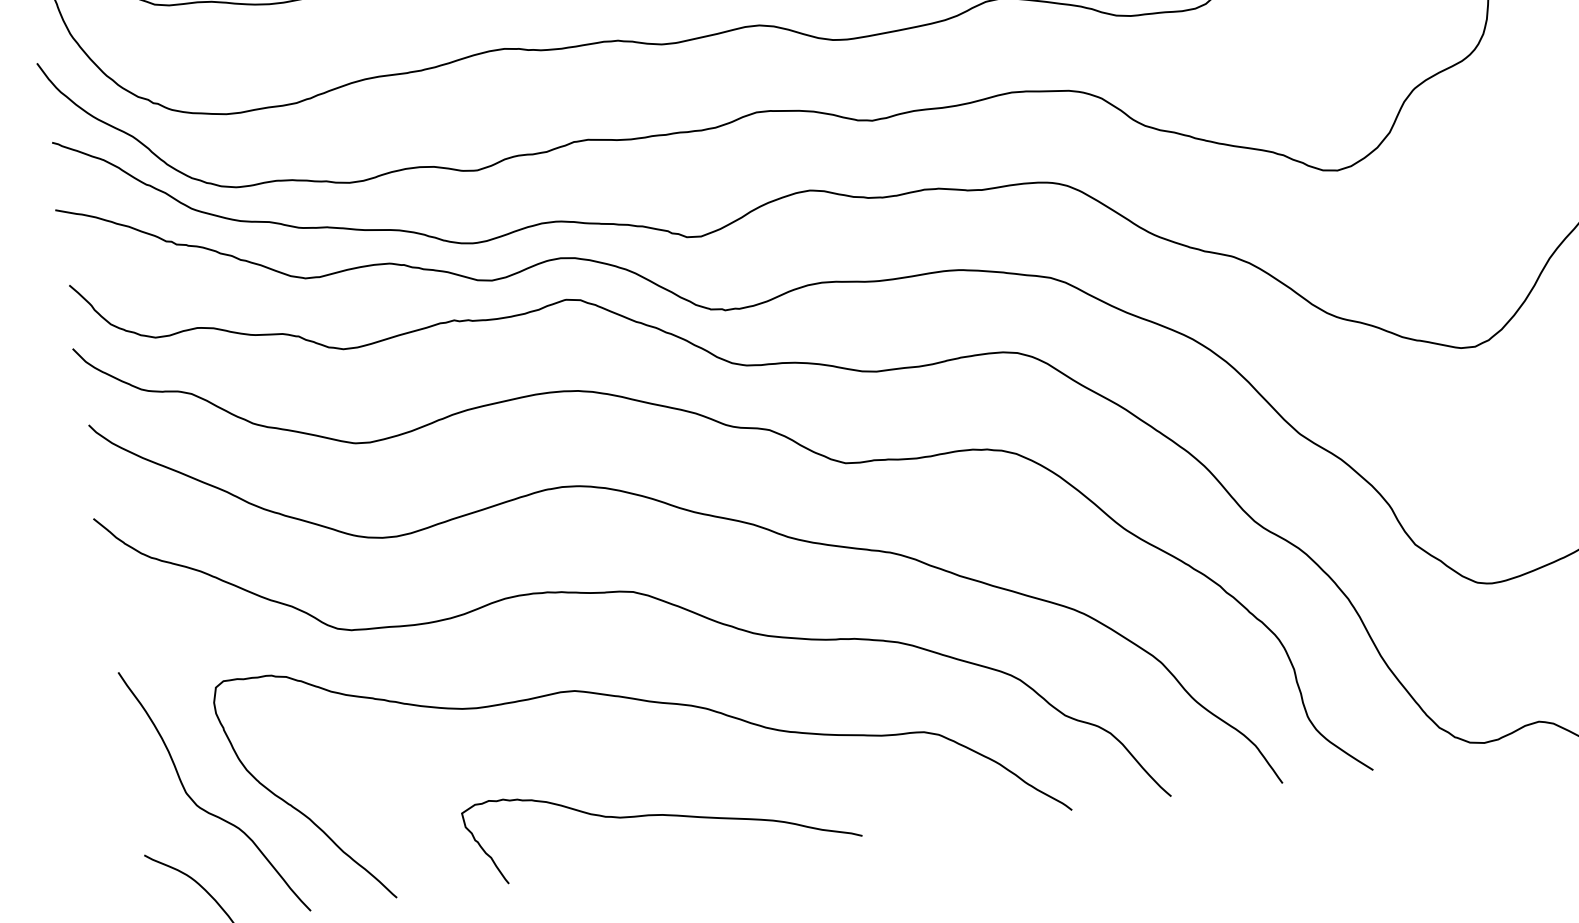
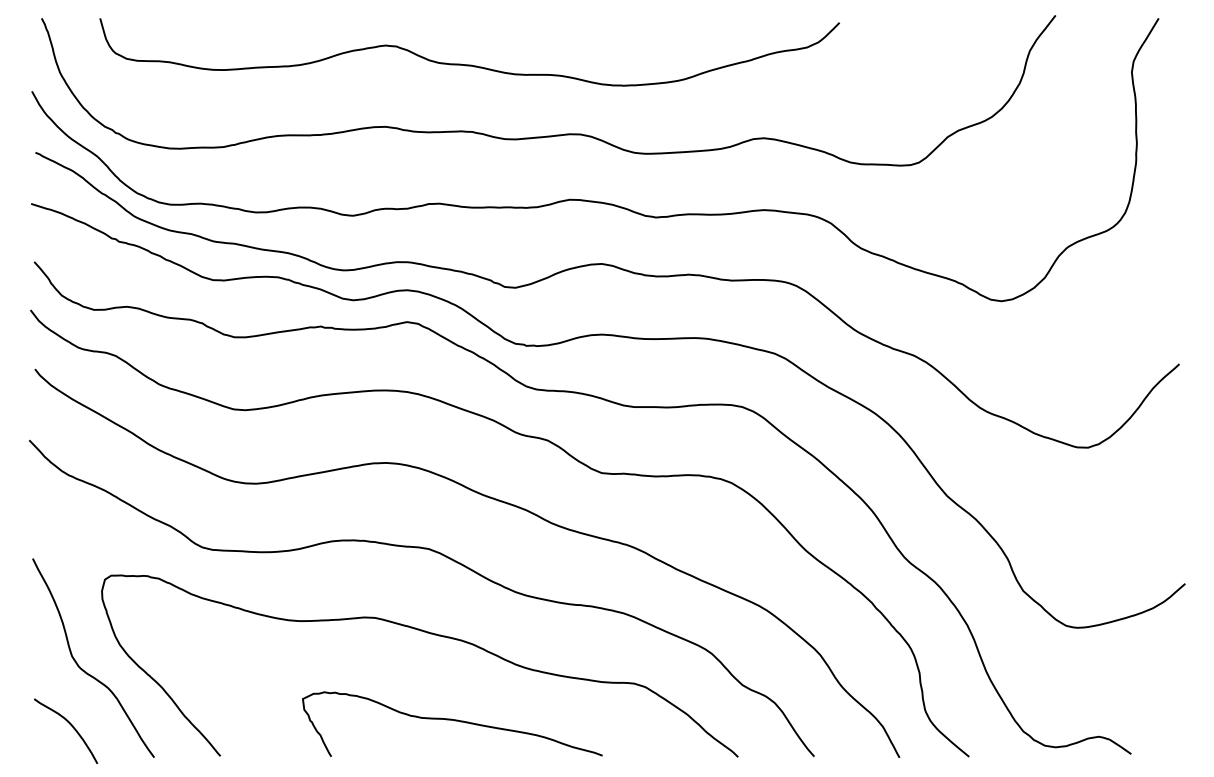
curve: (660, 815) -> (452, 720), moved

